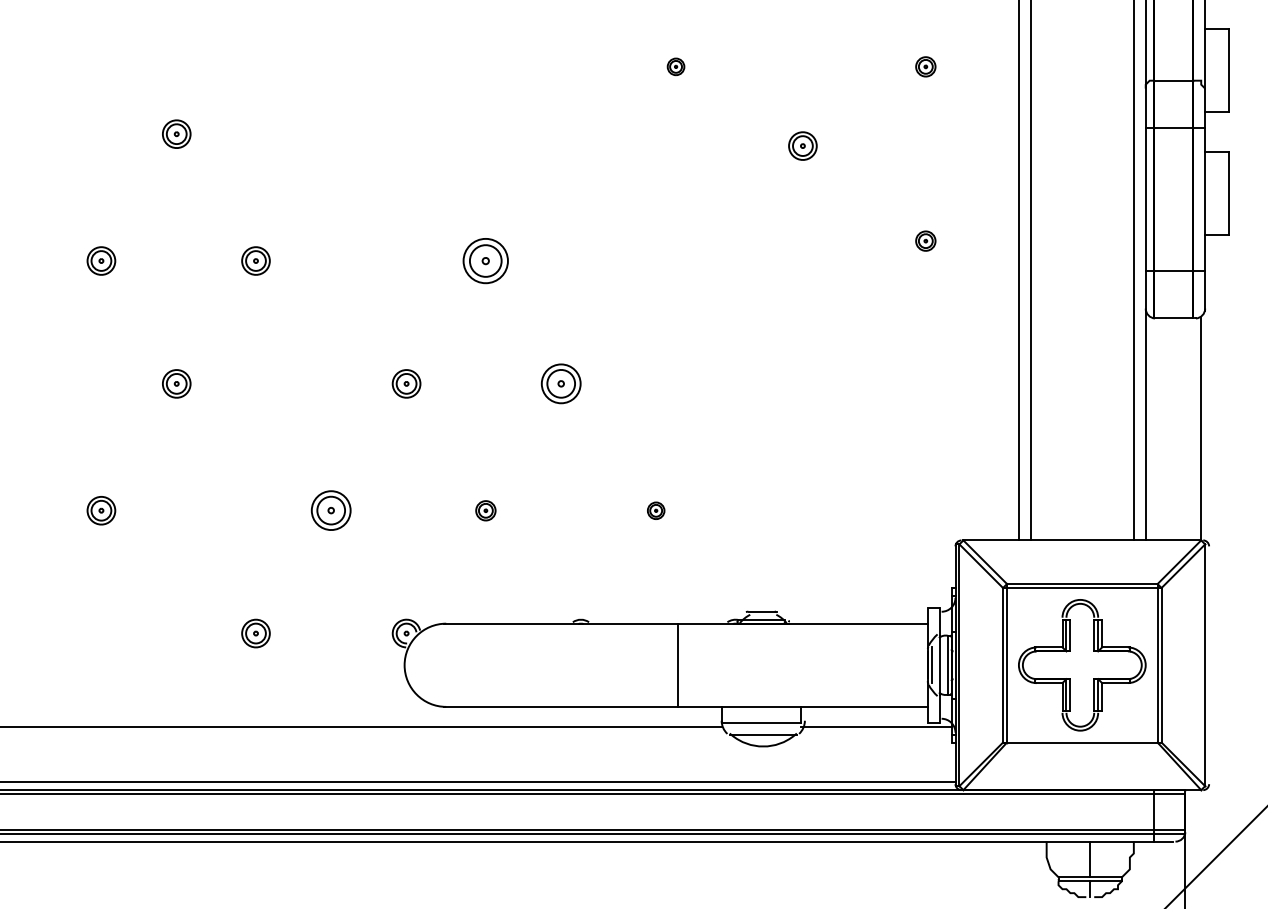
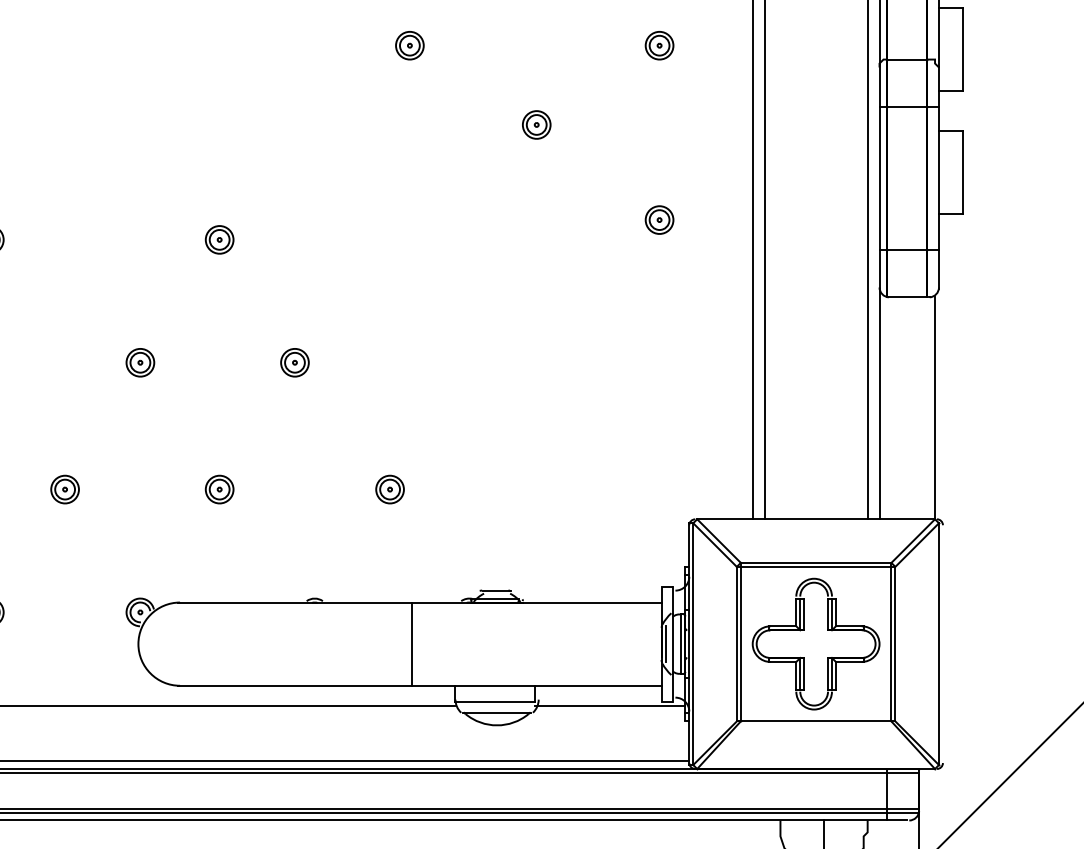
part: (675, 66) -> (409, 45), size x1.67
part: (925, 66) -> (659, 45), size x1.43
part: (925, 240) -> (659, 219), size x1.43
part: (485, 260) -> (219, 239), size x0.62
part: (560, 383) -> (294, 362), size x0.71
part: (331, 510) -> (65, 489), size x0.71
part: (485, 510) -> (219, 489), size x1.43
part: (655, 510) -> (389, 489), size x1.67

